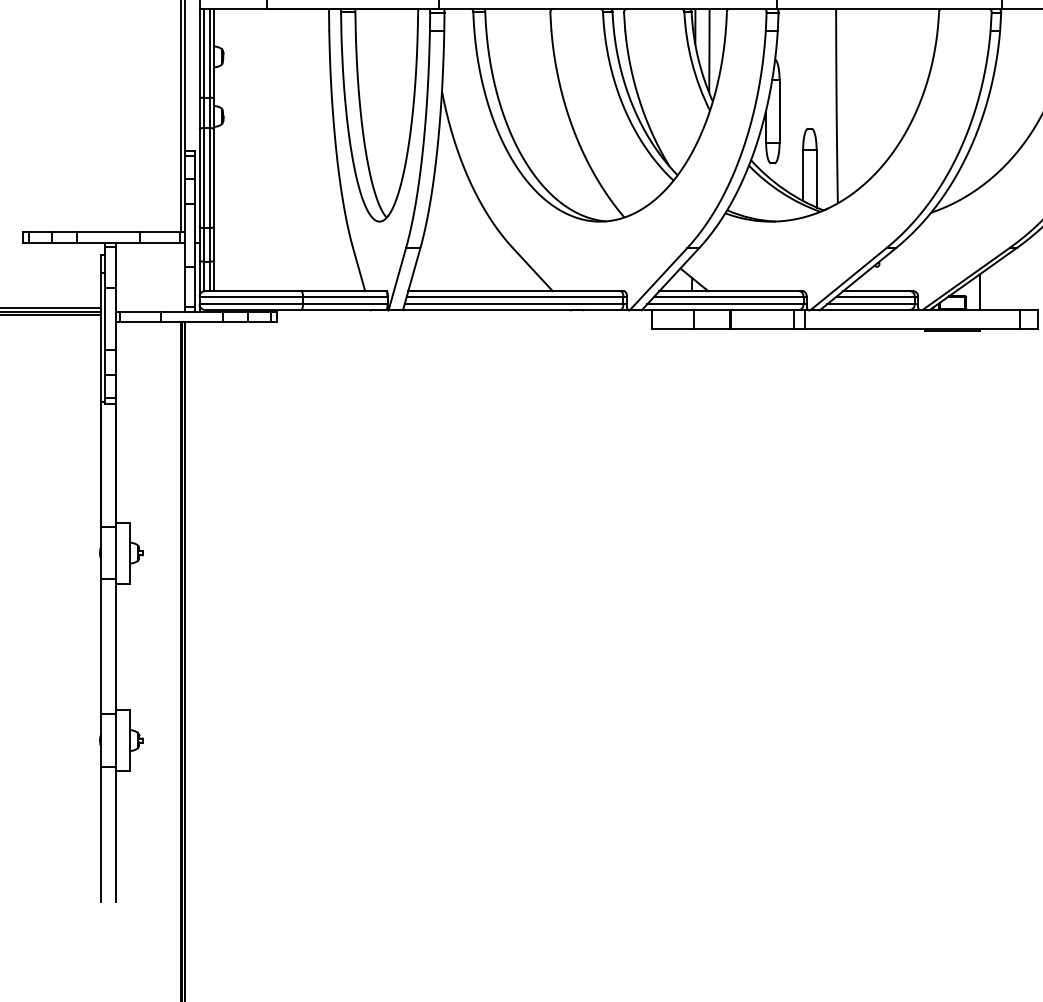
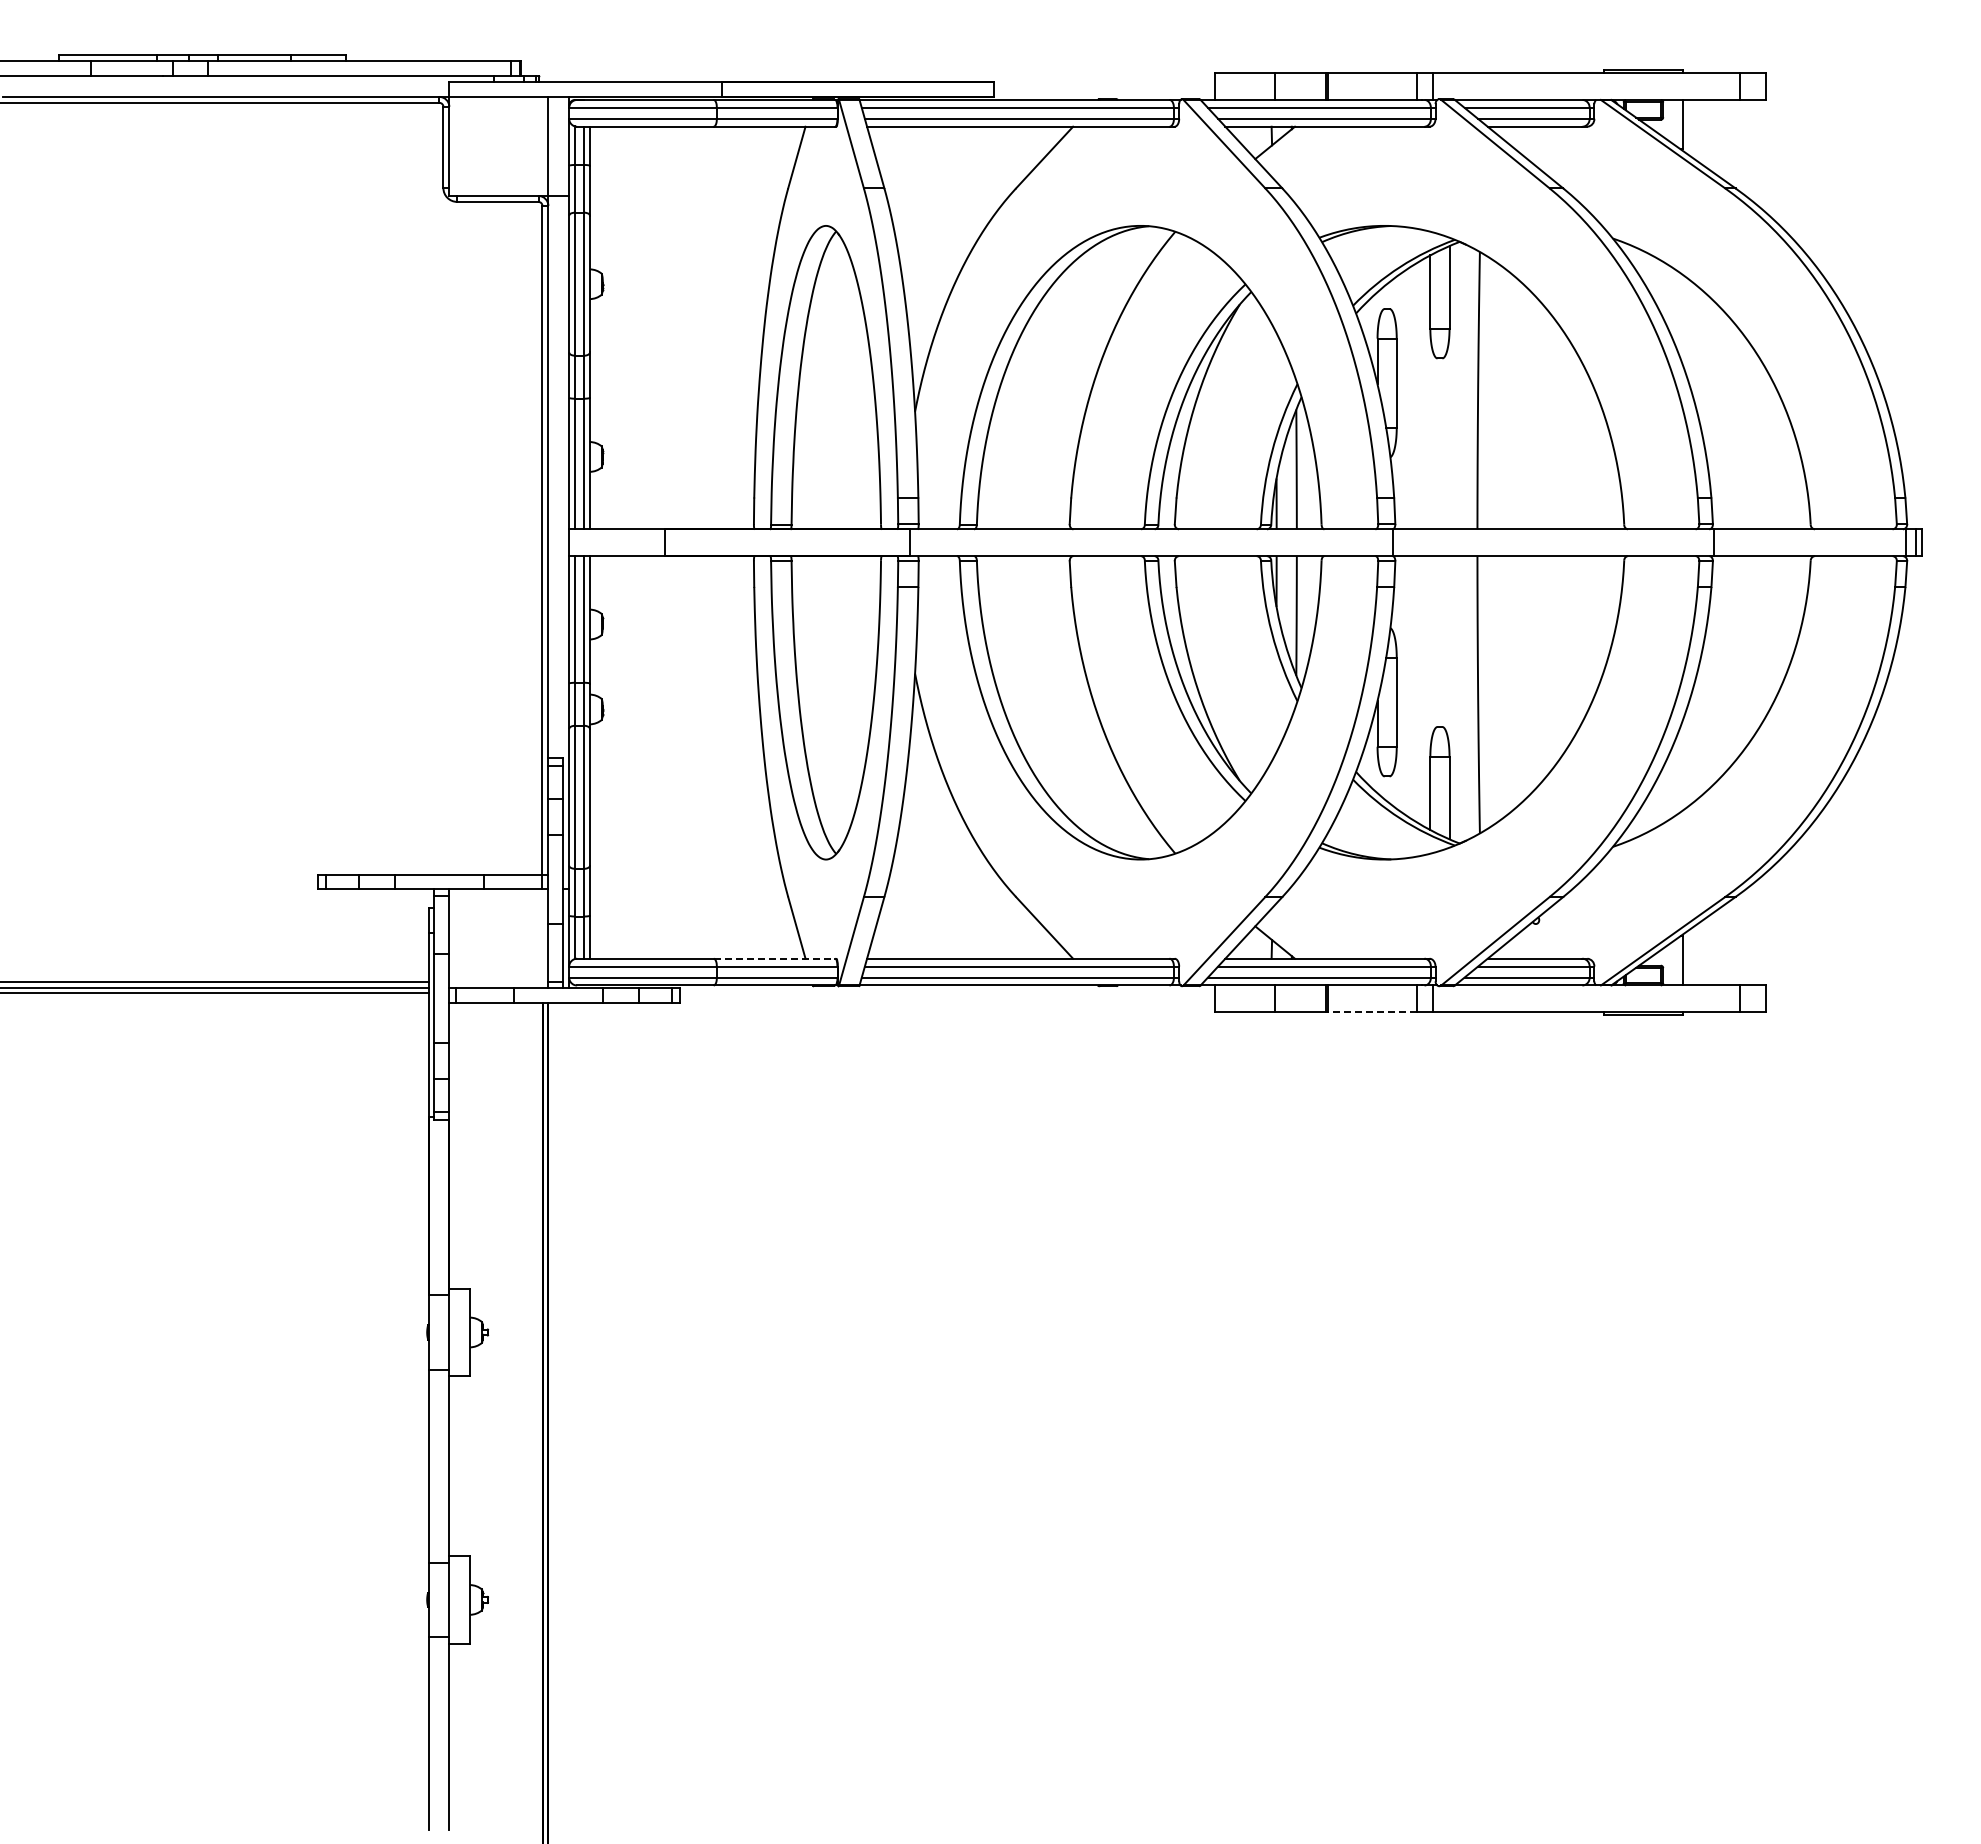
line: (343, 290) -> (774, 958), solid -> dashed
line: (761, 328) -> (1371, 1012), solid -> dashed

